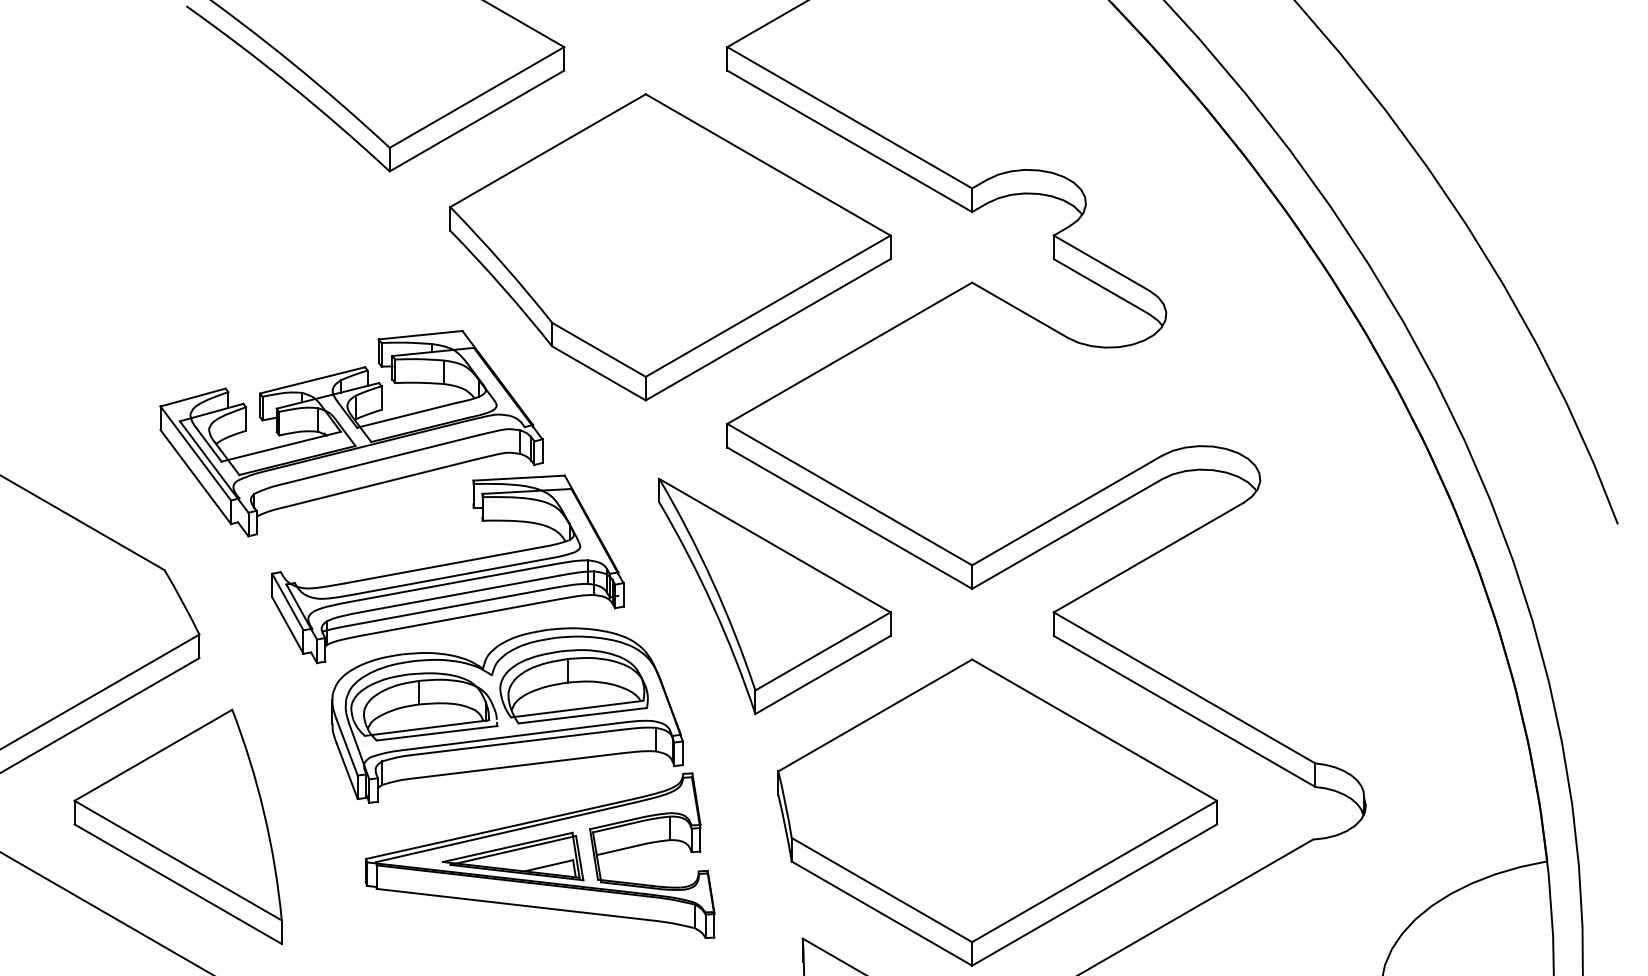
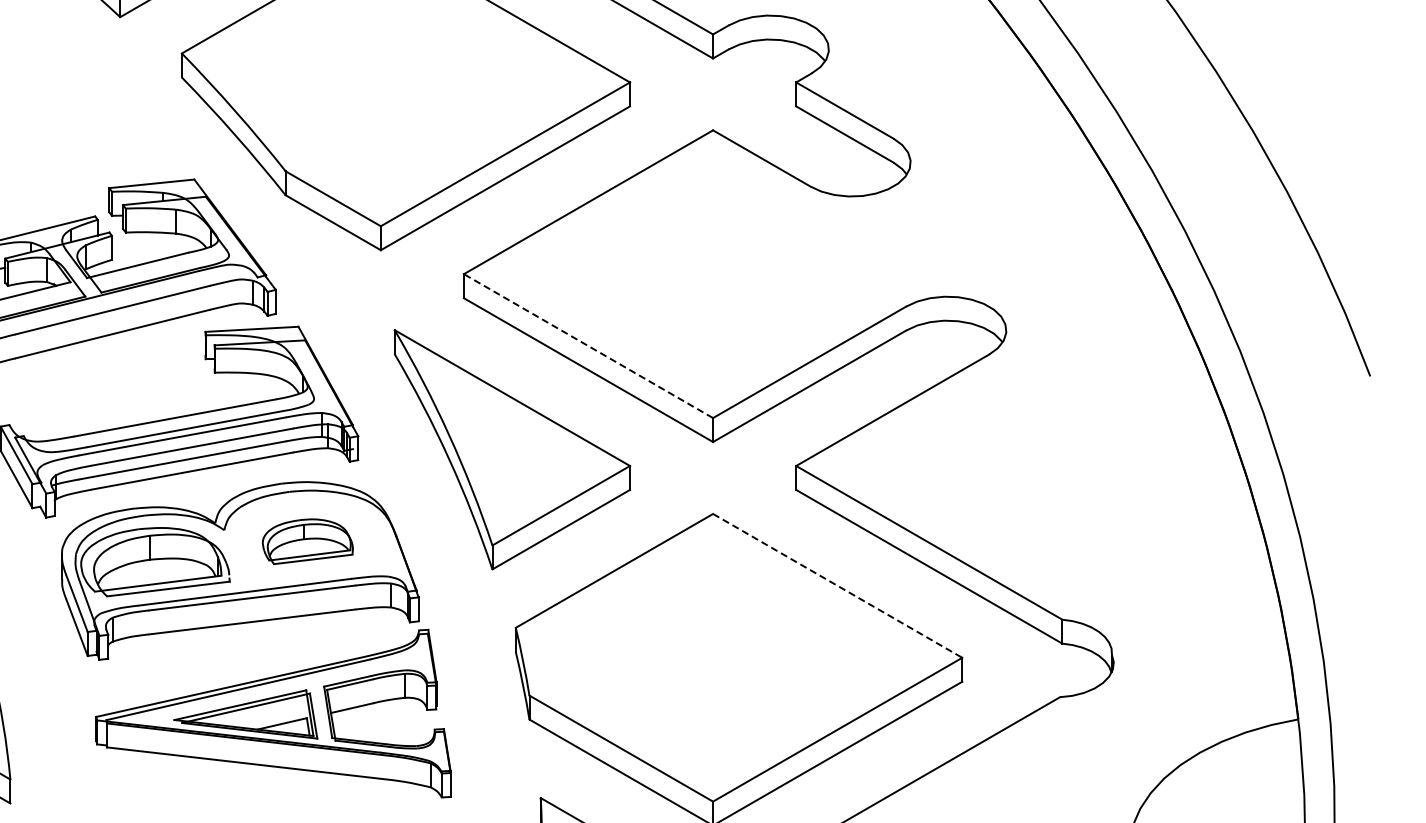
line: (849, 494) -> (588, 345), solid -> dashed
part: (573, 686) -> (307, 541), size x0.6
line: (1095, 730) -> (838, 586), solid -> dashed

